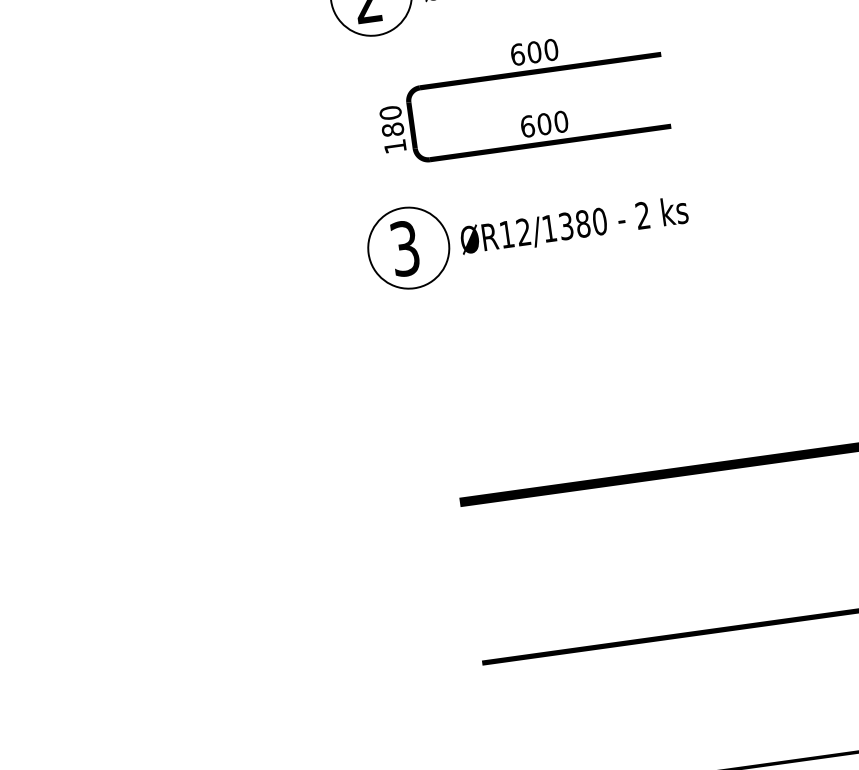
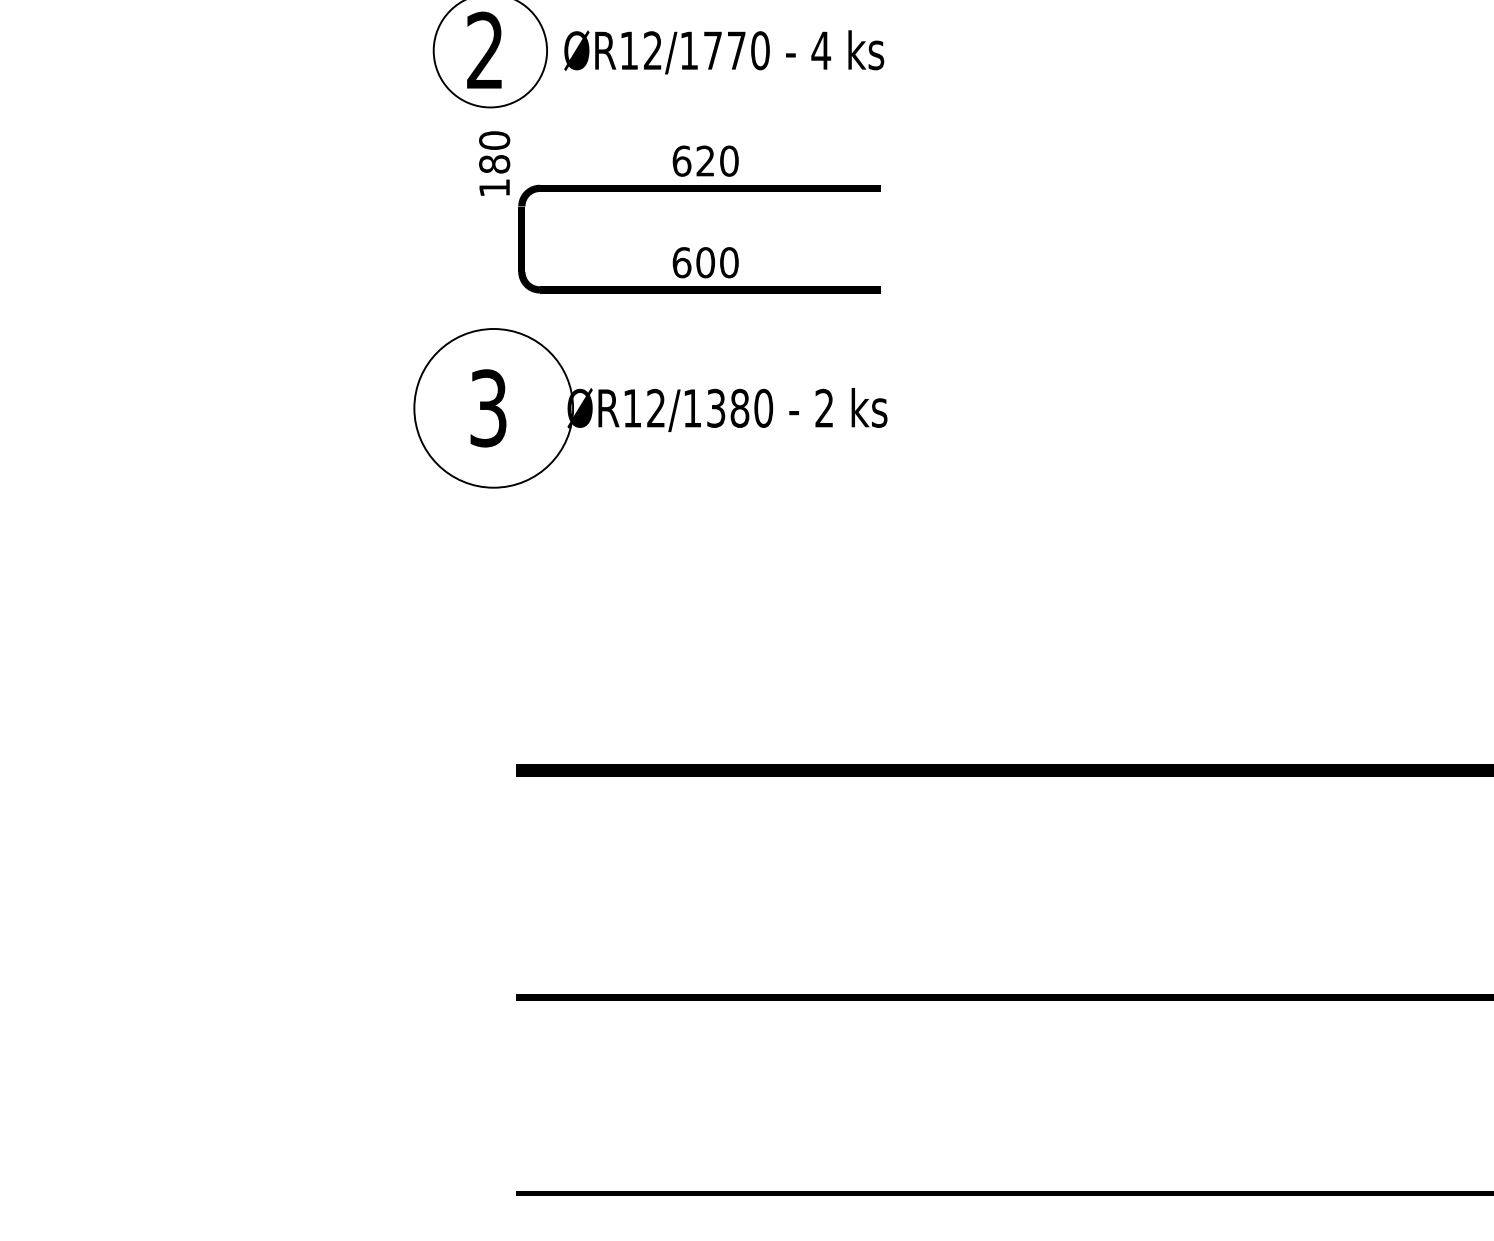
text: (534, 51) -> (705, 160), 600 -> 620
text: (392, 129) -> (494, 163), moved
circle: (408, 248) -> (493, 408), size x1.4

